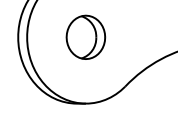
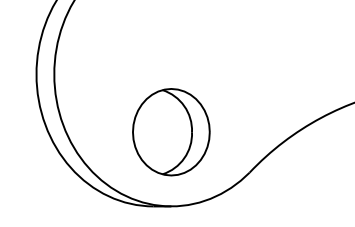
part: (85, 36) -> (170, 130), moved

